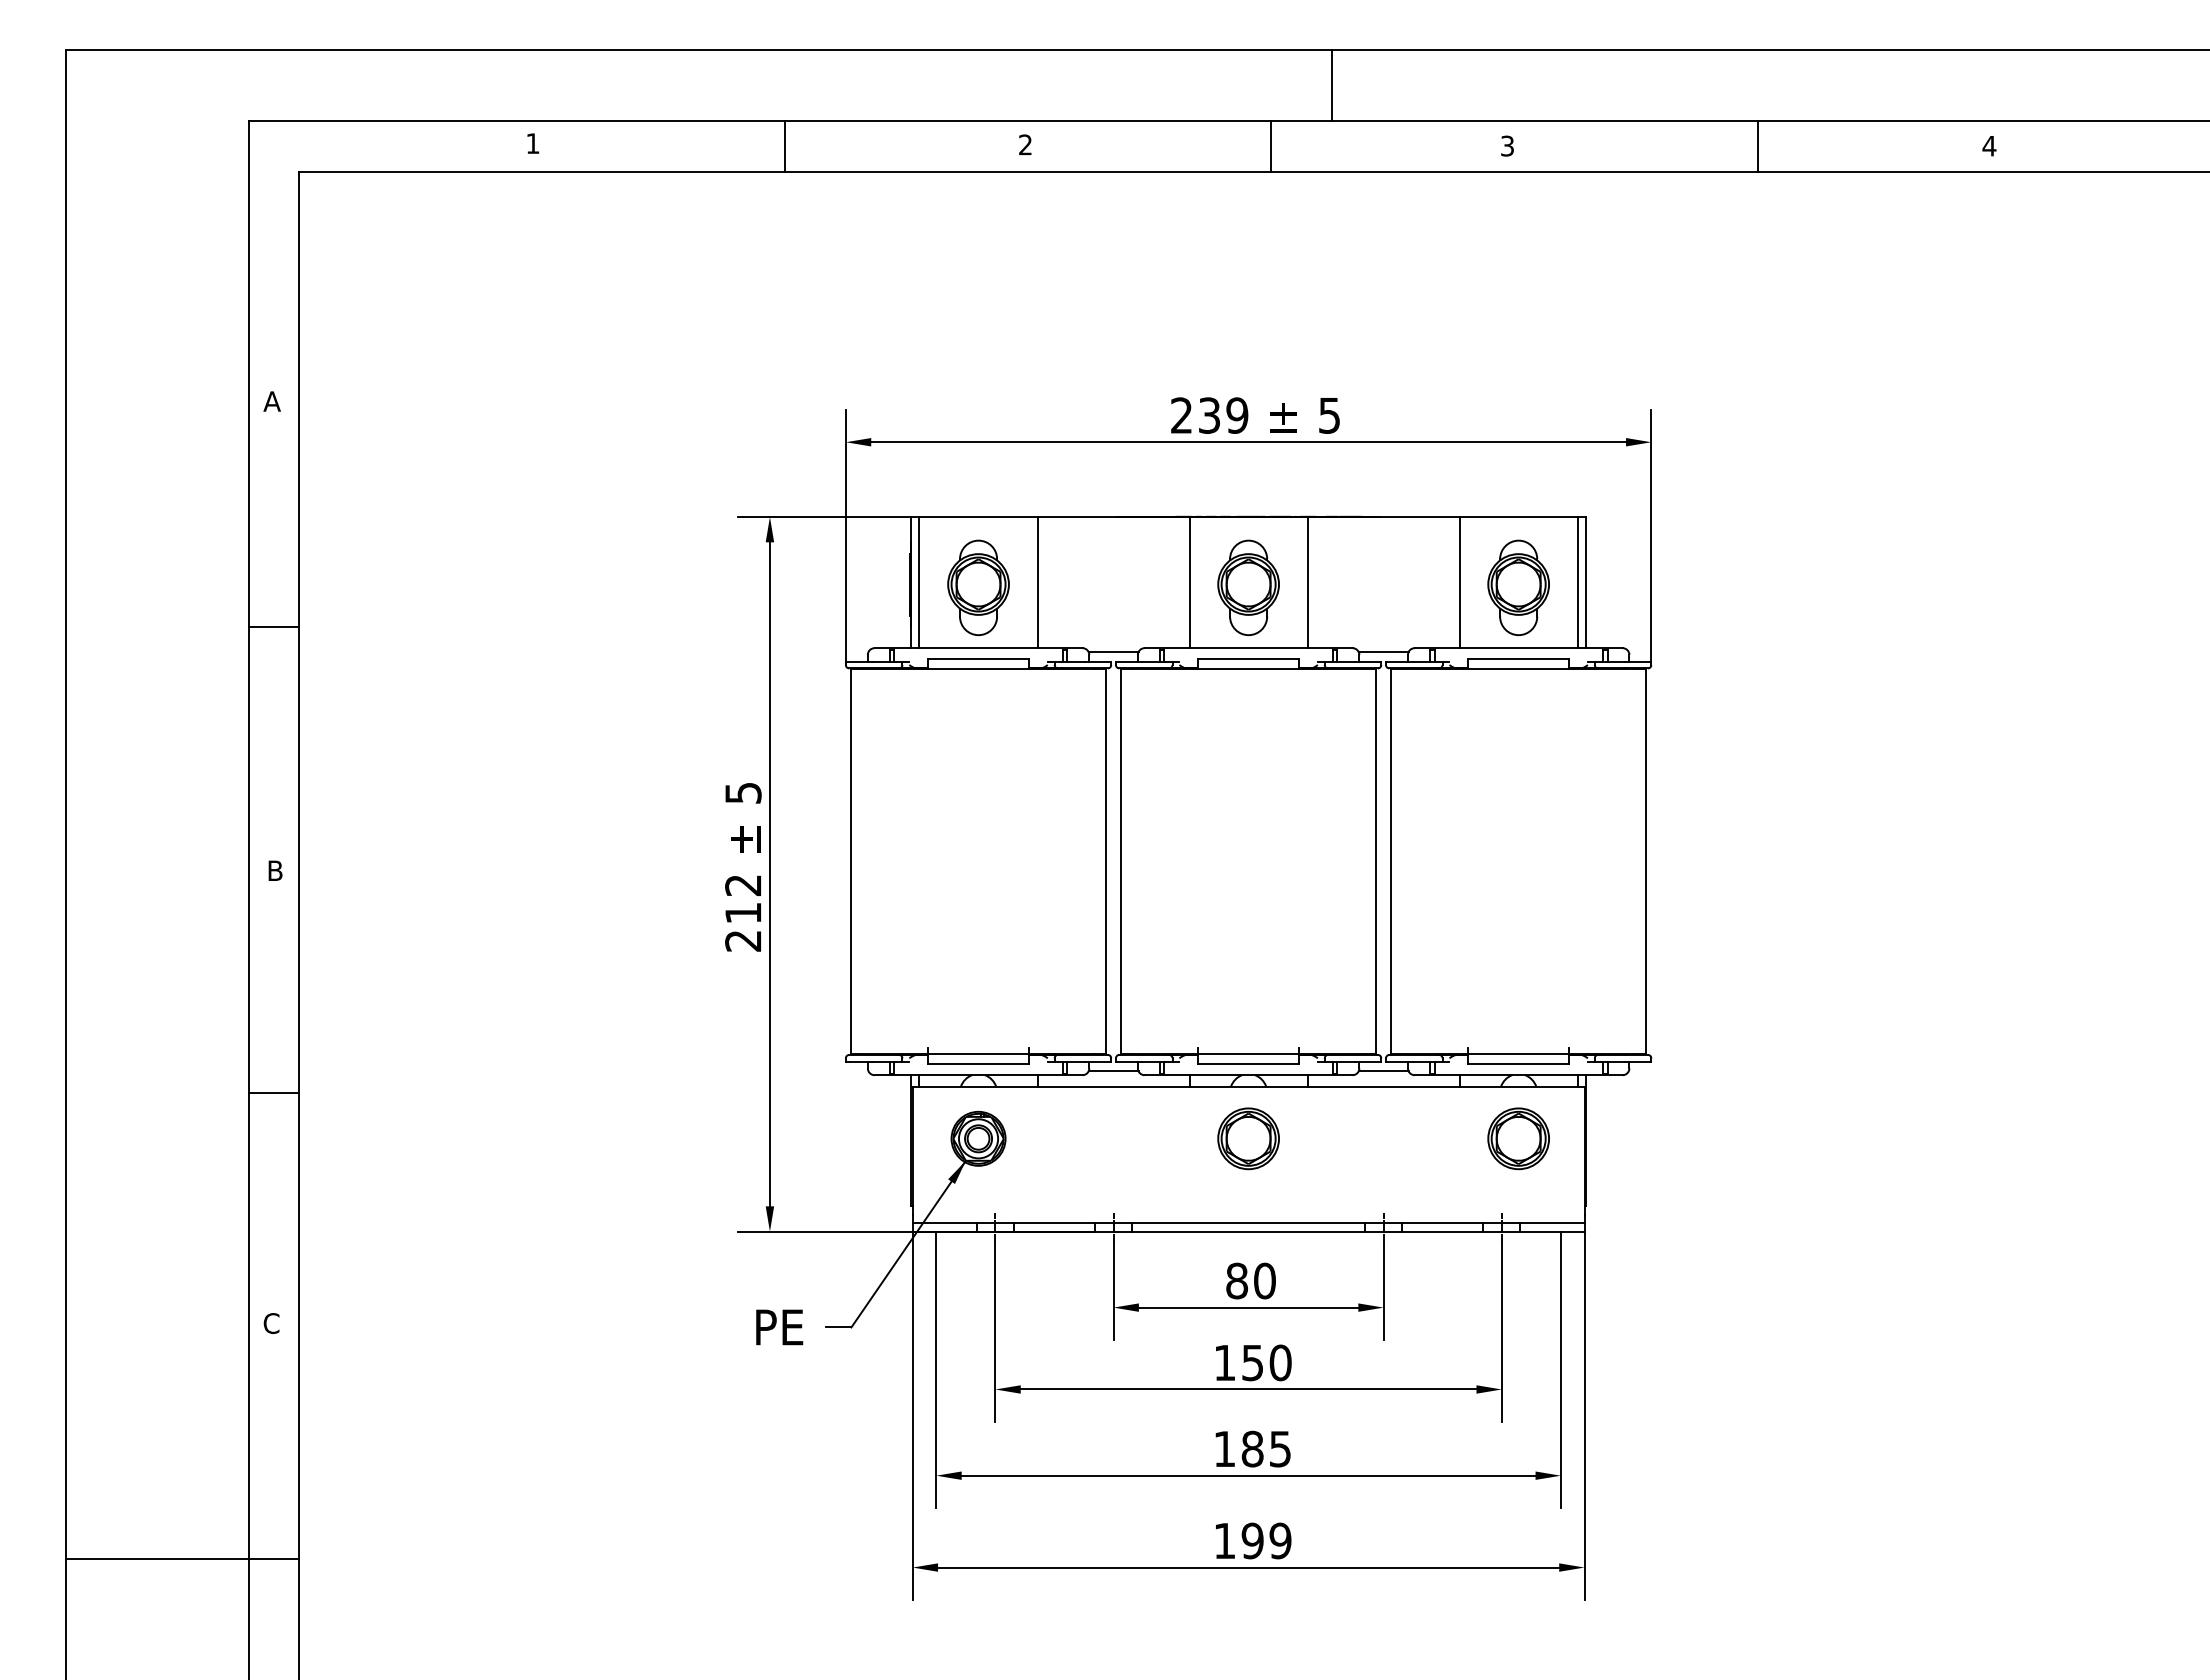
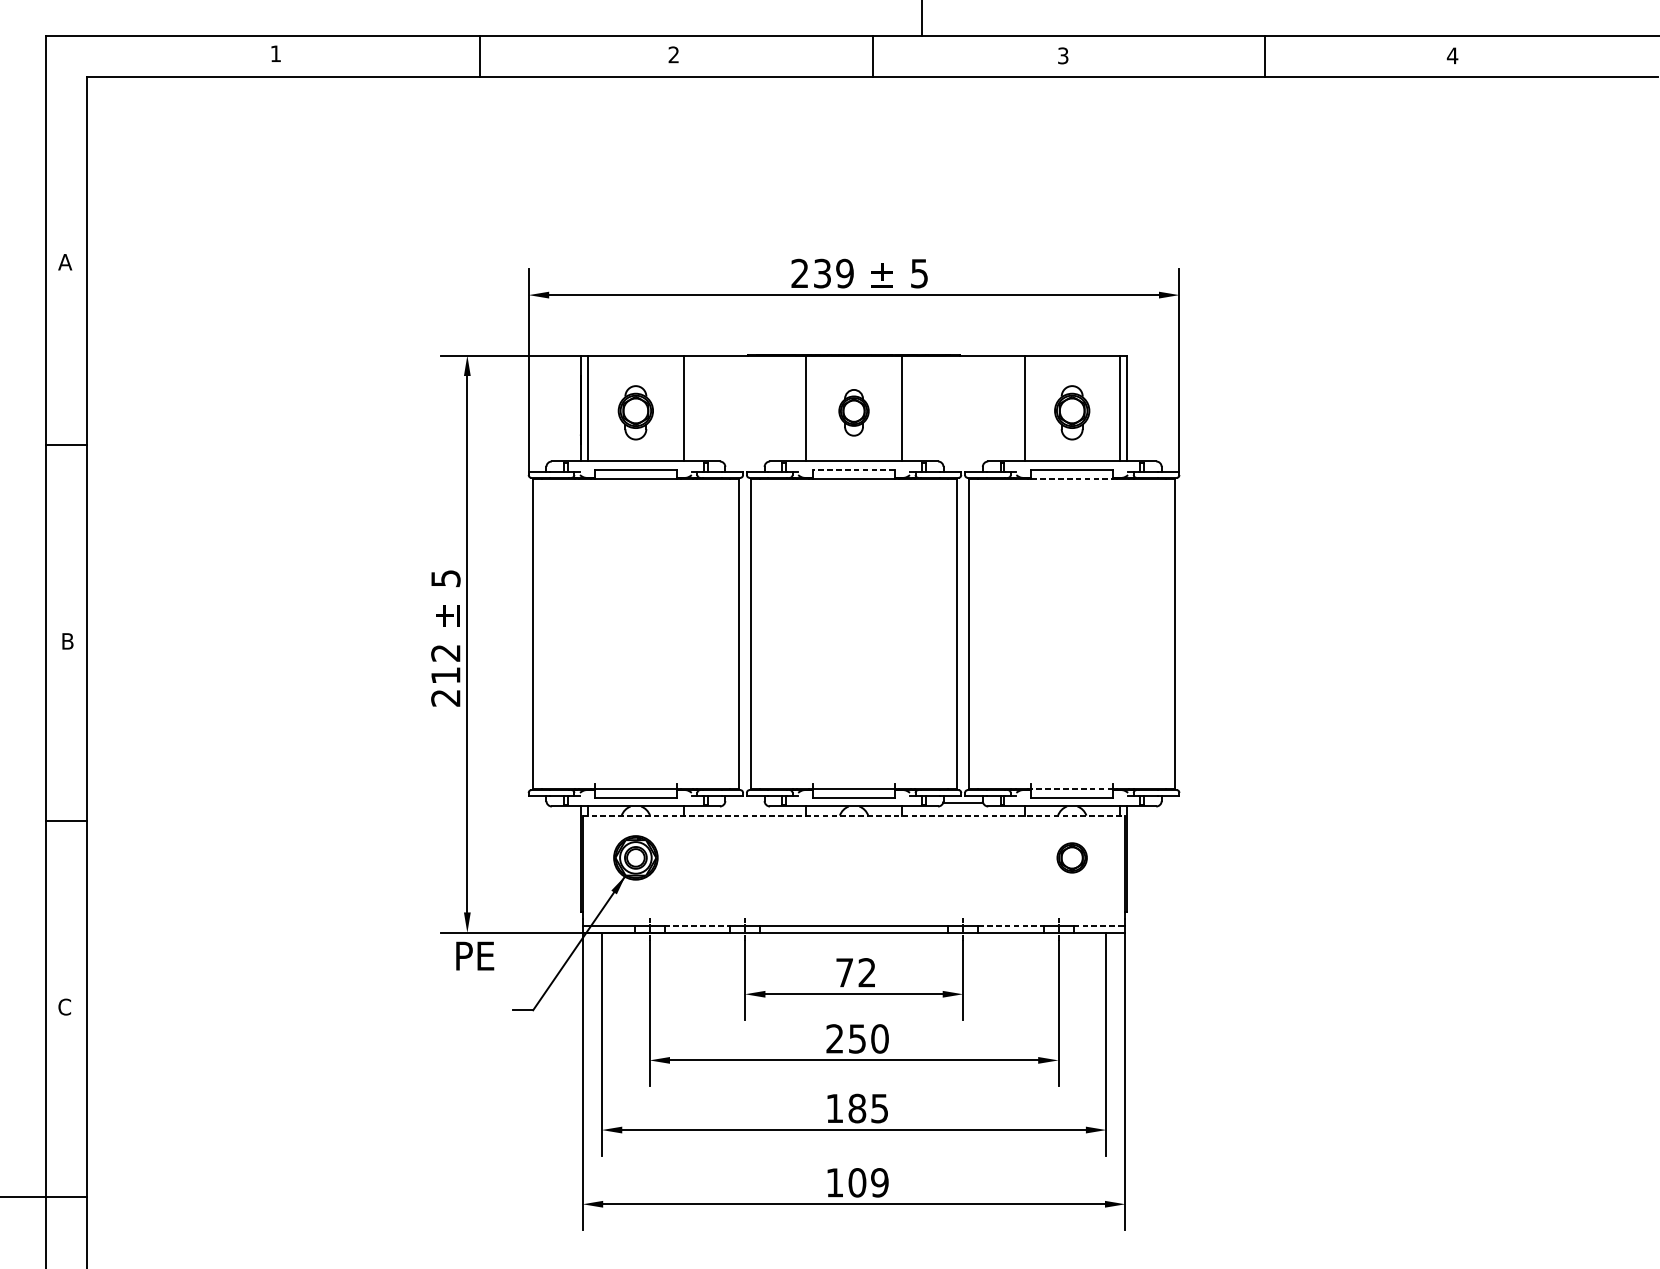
part: (978, 587) -> (635, 412), size x0.7
part: (1248, 587) -> (853, 412), size x0.6
part: (1518, 587) -> (1072, 412), size x0.7
line: (1113, 652) -> (744, 464), removed
line: (1383, 652) -> (963, 464), removed
line: (1248, 659) -> (853, 470), solid -> dashed
line: (1518, 669) -> (1072, 478), solid -> dashed
line: (1518, 1054) -> (1072, 789), solid -> dashed
line: (1113, 1071) -> (744, 803), removed
line: (1248, 1086) -> (853, 815), solid -> dashed
part: (1248, 1138) -> (853, 857), removed
part: (1518, 1138) -> (1072, 857), size x0.6
line: (1054, 1223) -> (697, 926), solid -> dashed
line: (1442, 1223) -> (1010, 926), solid -> dashed
line: (1552, 1223) -> (1099, 926), solid -> dashed
text: (1250, 1280) -> (855, 972), 80 -> 72
text: (779, 1327) -> (475, 956), moved
text: (1224, 1362) -> (834, 1038), 150 -> 250
text: (1252, 1540) -> (857, 1182), 199 -> 109

